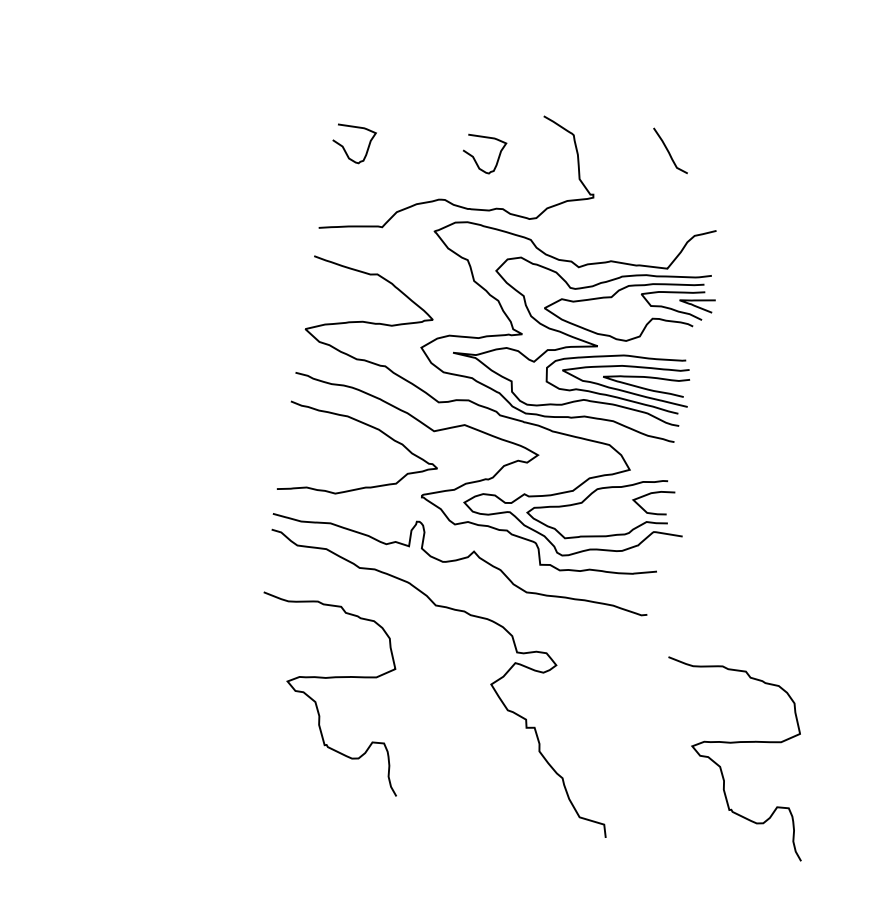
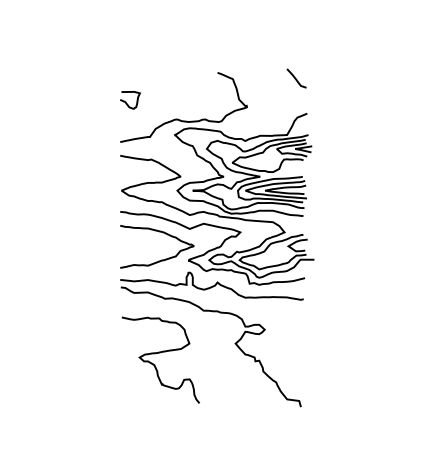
curve: (670, 150) -> (296, 78), moved
curve: (475, 155) -> (188, 96), removed
curve: (736, 744) -> (355, 353), removed

